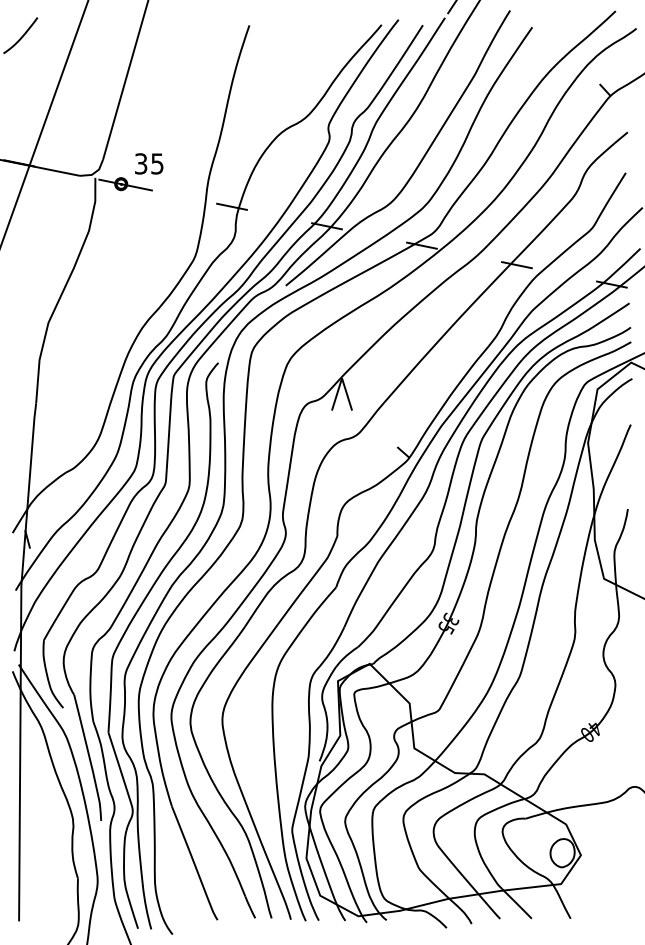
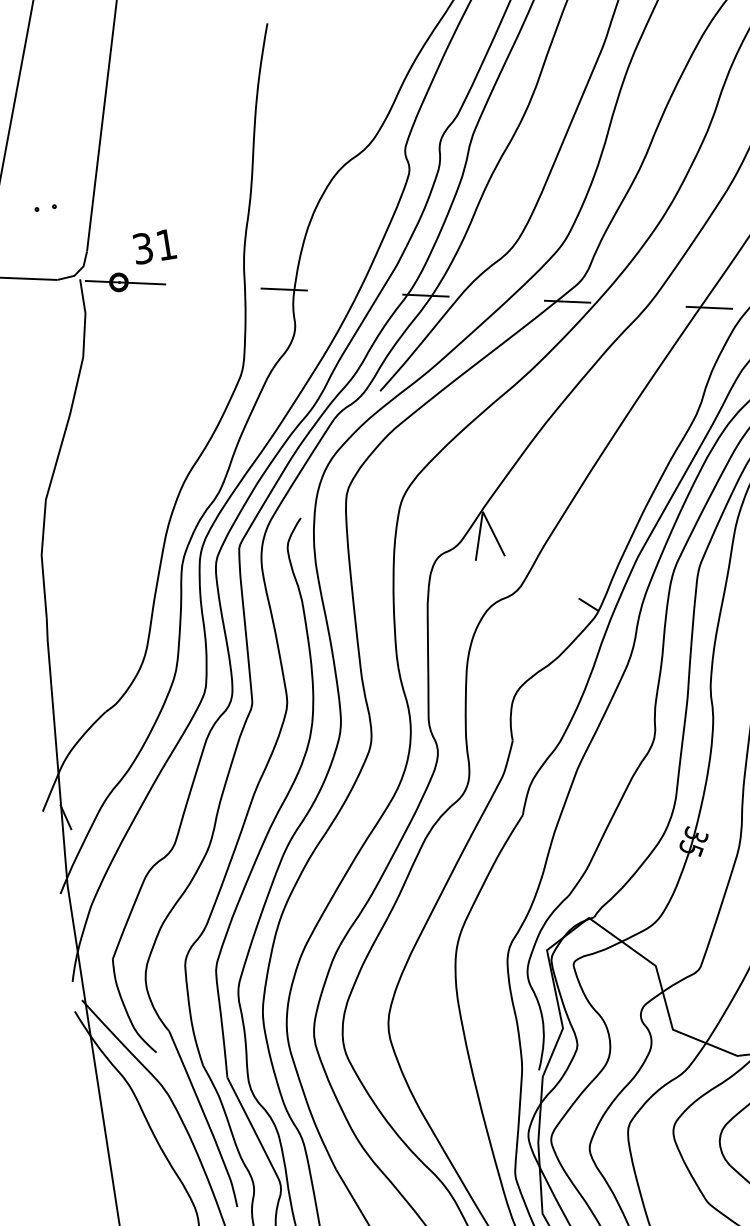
part: (79, 125) -> (45, 207), added
text: (157, 163) -> (166, 244), 35 -> 31

